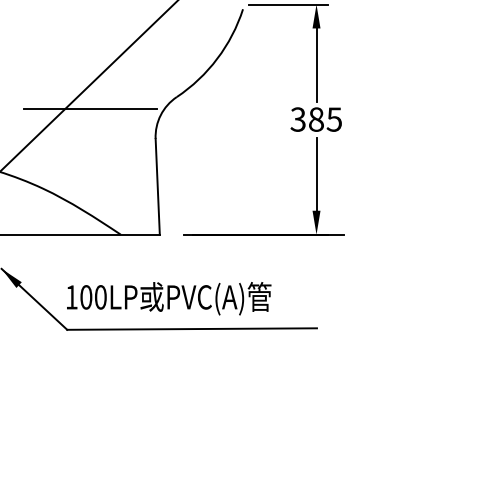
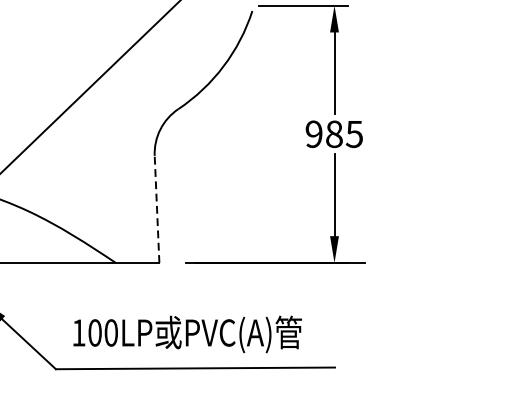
line: (89, 109) -> (80, 123), removed
text: (297, 119) -> (313, 134), 385 -> 985
line: (157, 186) -> (156, 209), solid -> dashed
text: (169, 298) -> (188, 334), moved

